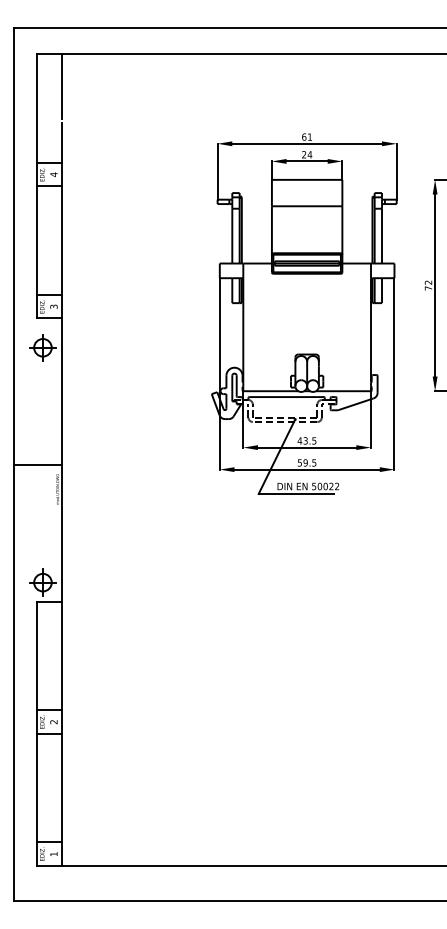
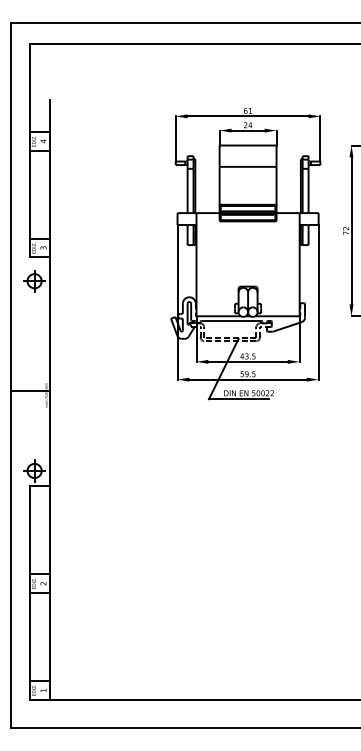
line: (62, 86) -> (50, 70), removed
line: (37, 465) -> (30, 391), moved

